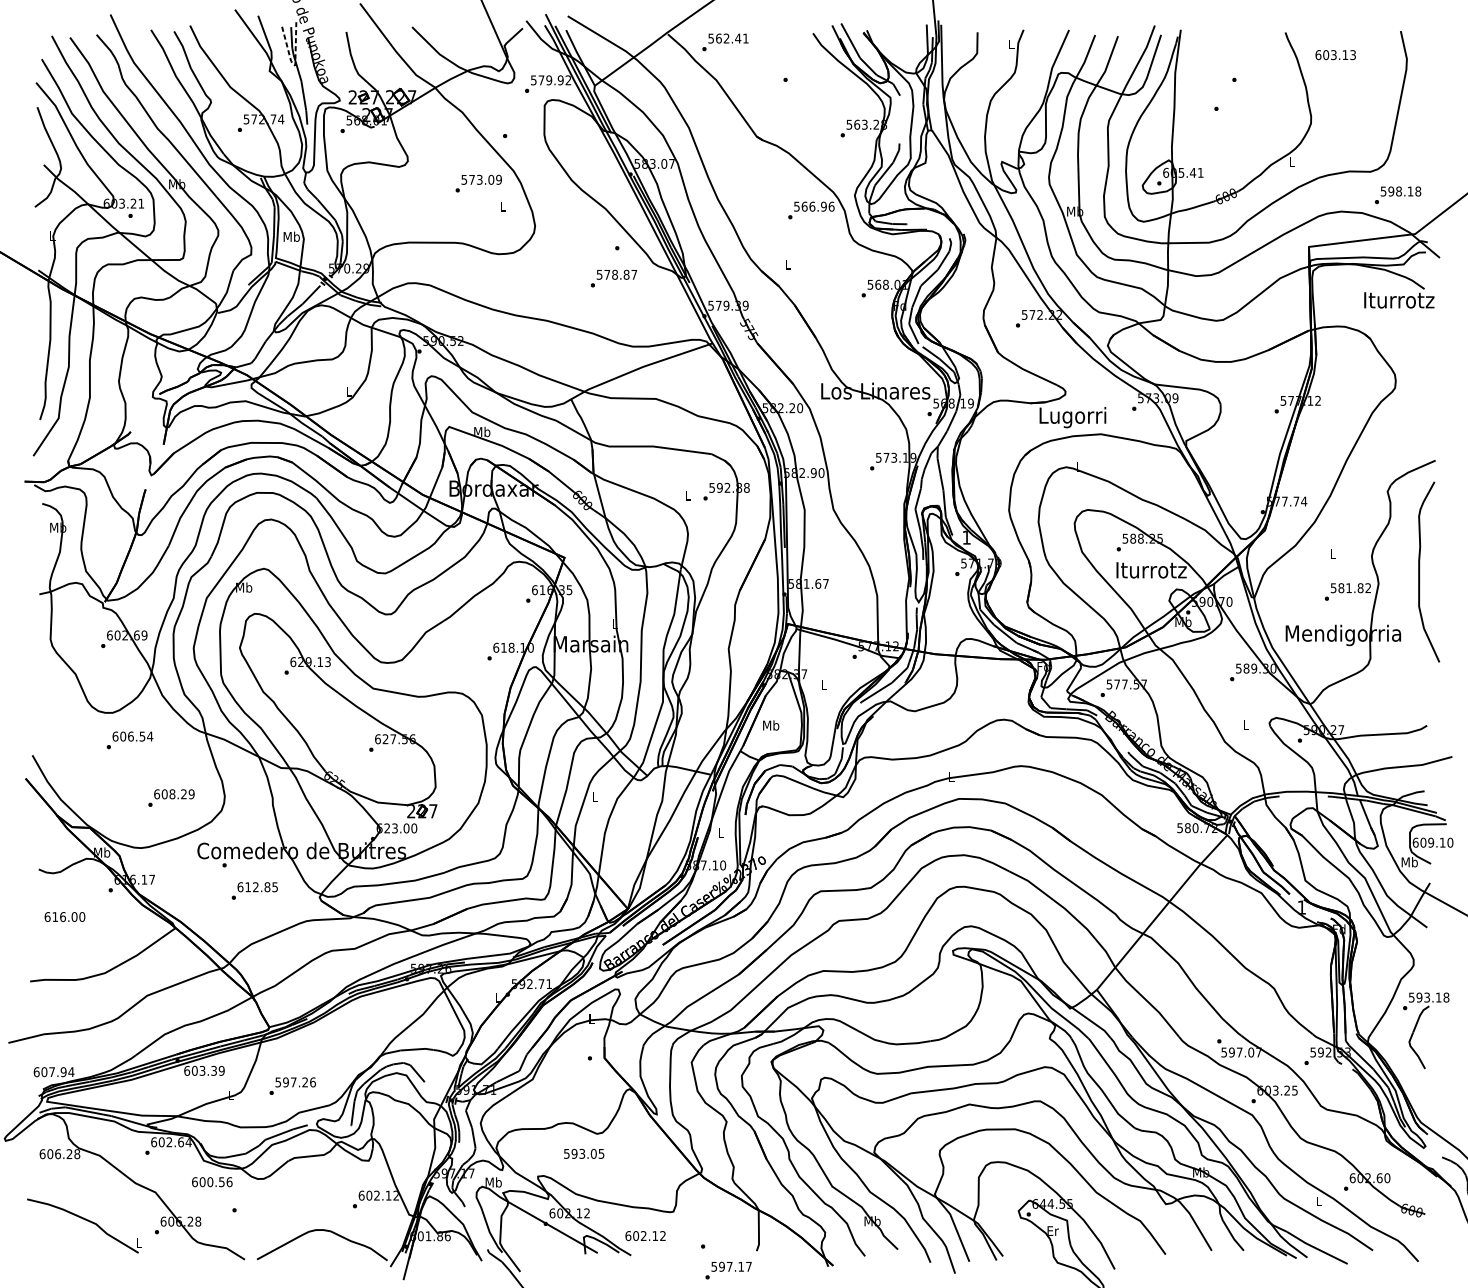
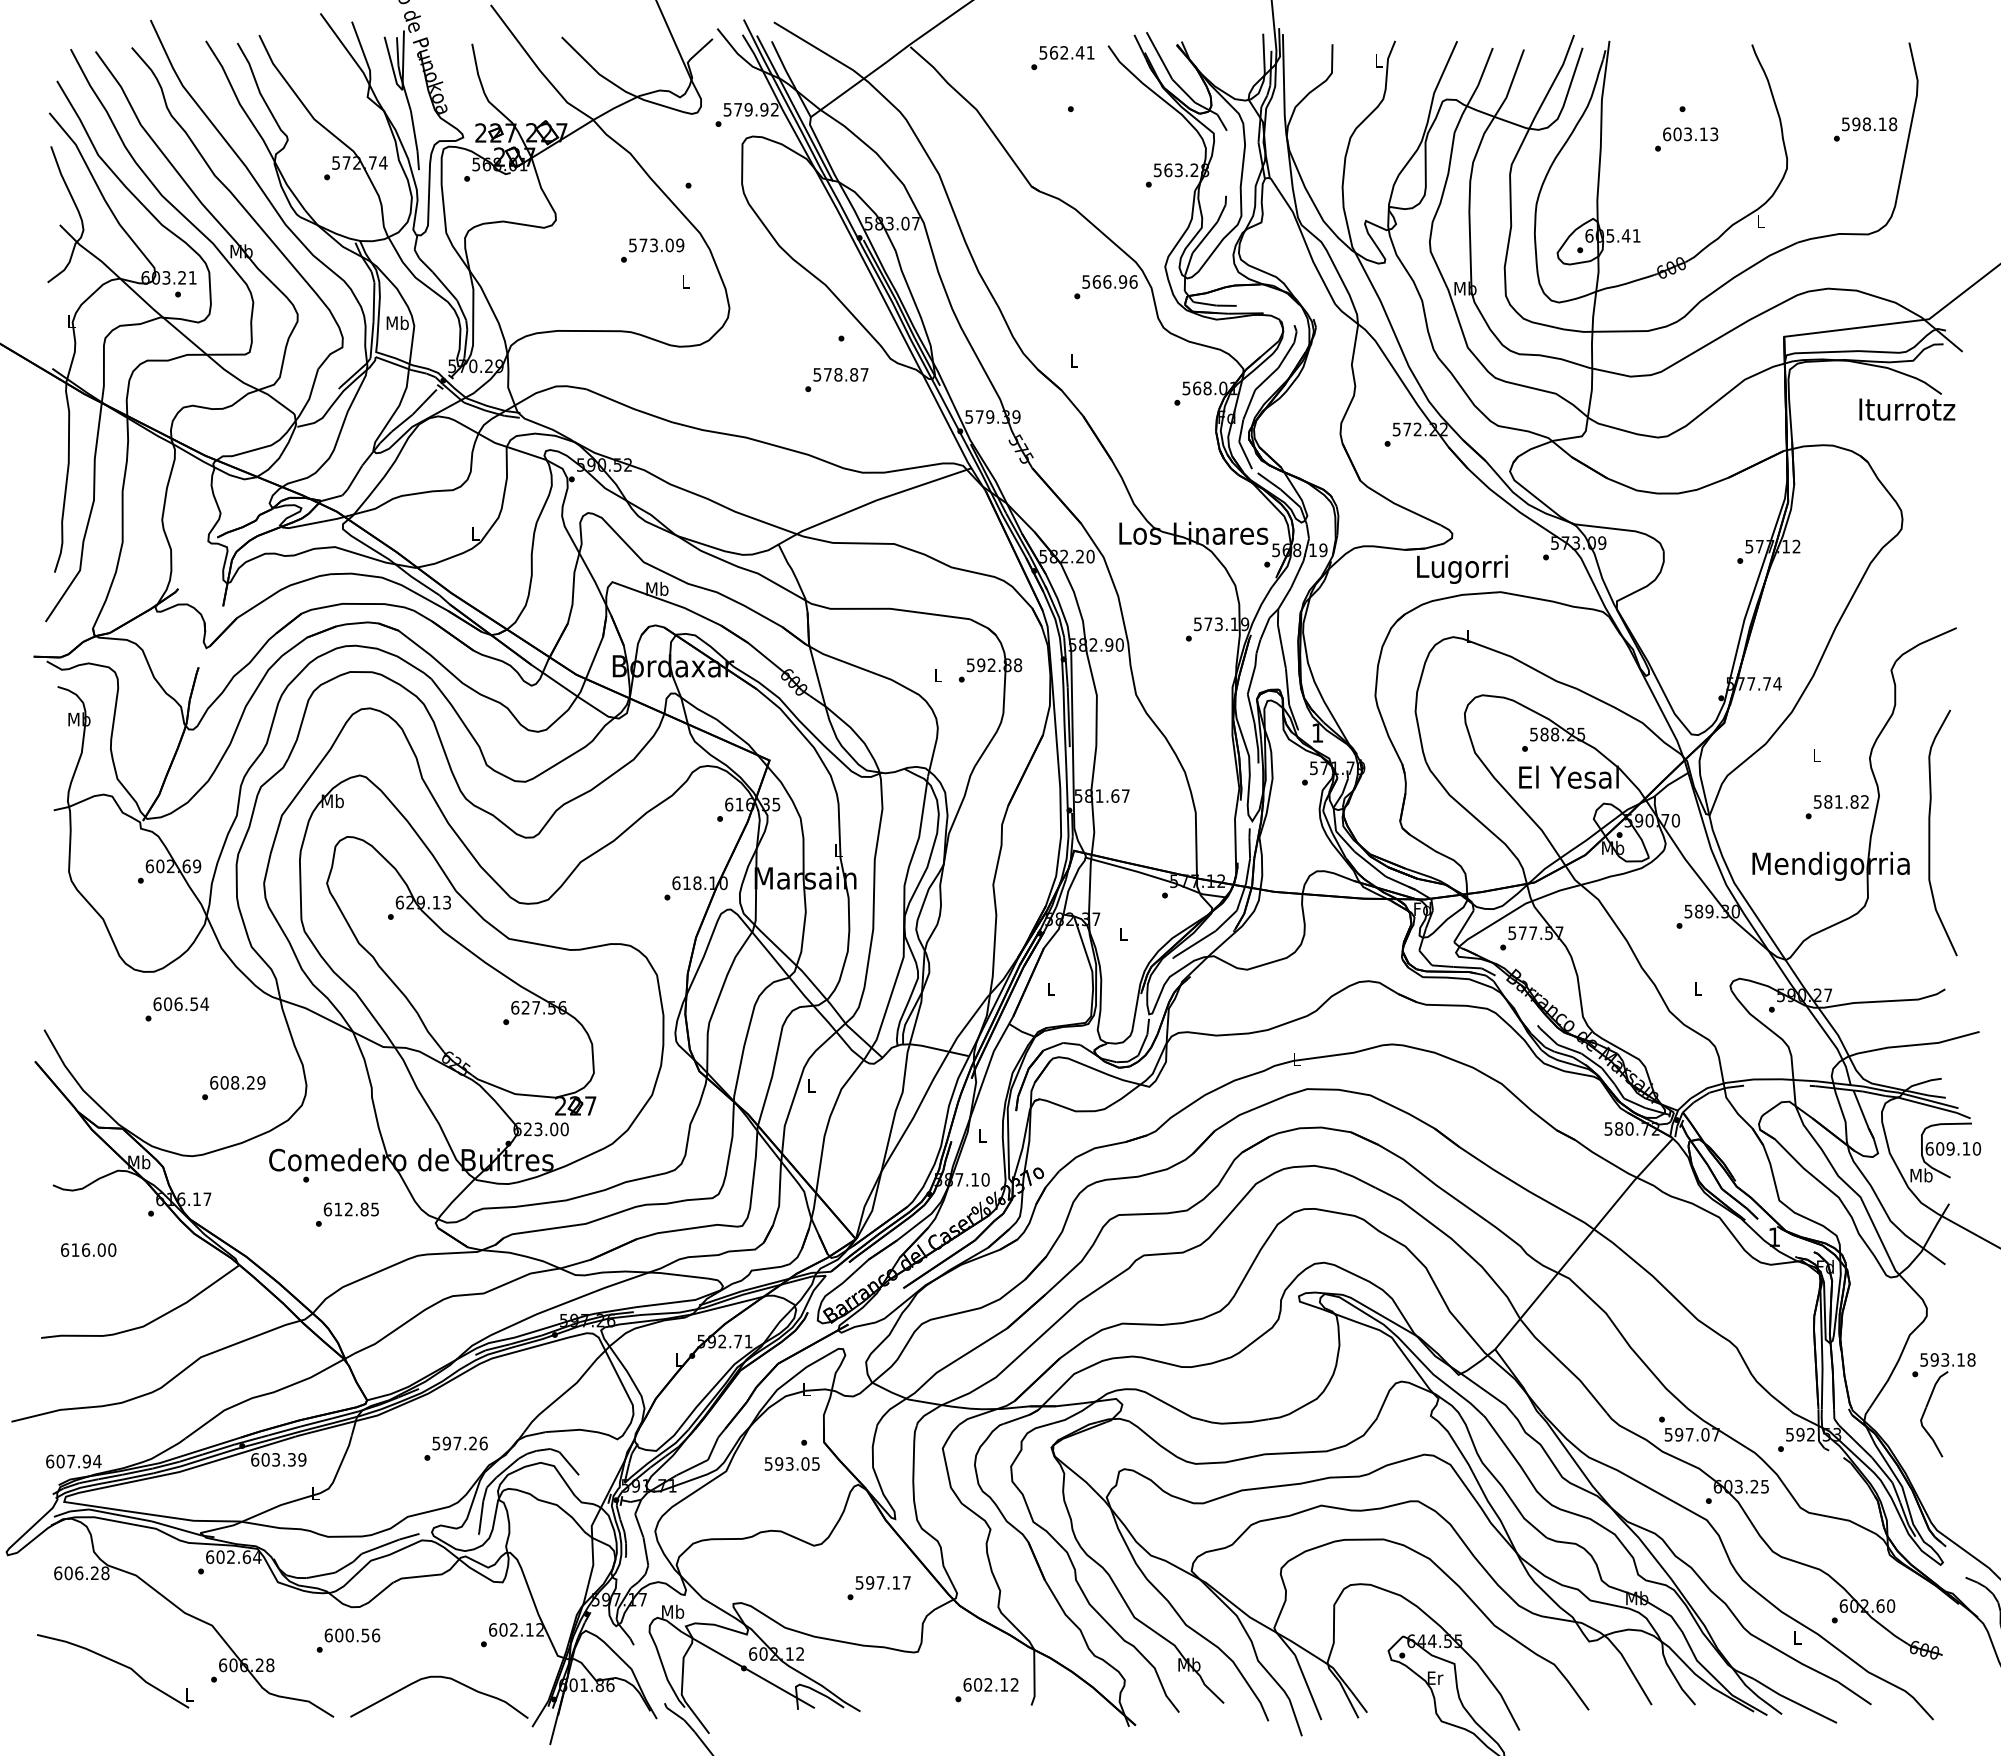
text: (725, 42) -> (1062, 58), moved
text: (1335, 55) -> (1690, 134), moved
line: (295, 66) -> (402, 90), dashed -> solid
text: (1397, 195) -> (1865, 129), moved
text: (1150, 569) -> (1568, 776), Iturrotz -> El Yesal
curve: (1420, 571) -> (1930, 832), moved
text: (771, 725) -> (1051, 989), Mb -> L
text: (292, 1086) -> (455, 1448), moved
text: (583, 1153) -> (791, 1463), moved
text: (212, 1182) -> (352, 1635), moved
text: (645, 1235) -> (990, 1684), moved
text: (728, 1270) -> (878, 1588), moved

